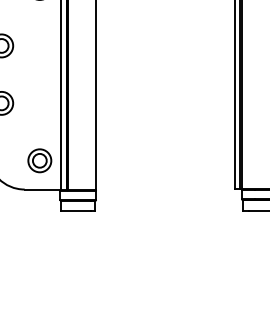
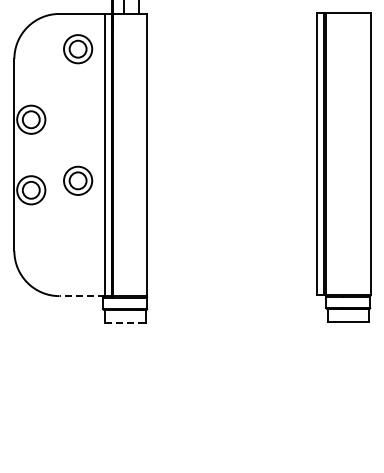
part: (40, 160) -> (78, 180), moved
line: (43, 189) -> (82, 296), solid -> dashed
line: (76, 211) -> (123, 322), solid -> dashed

